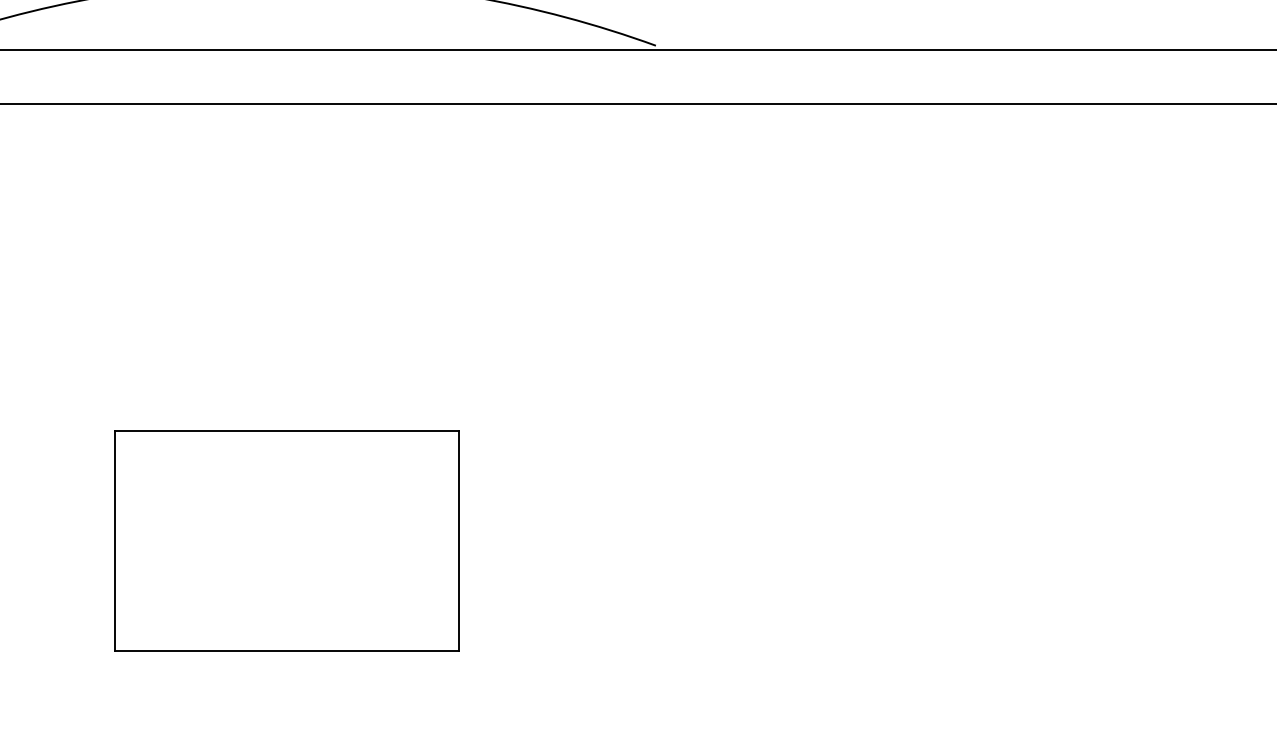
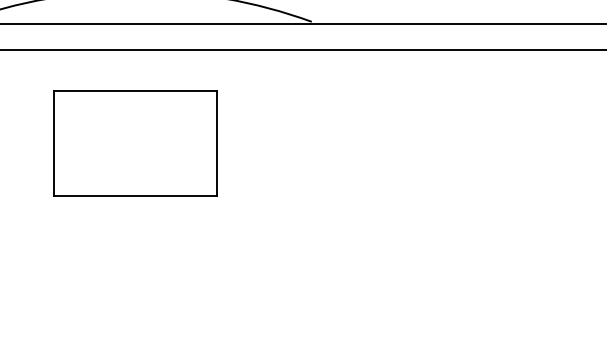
part: (287, 541) -> (135, 143), moved

